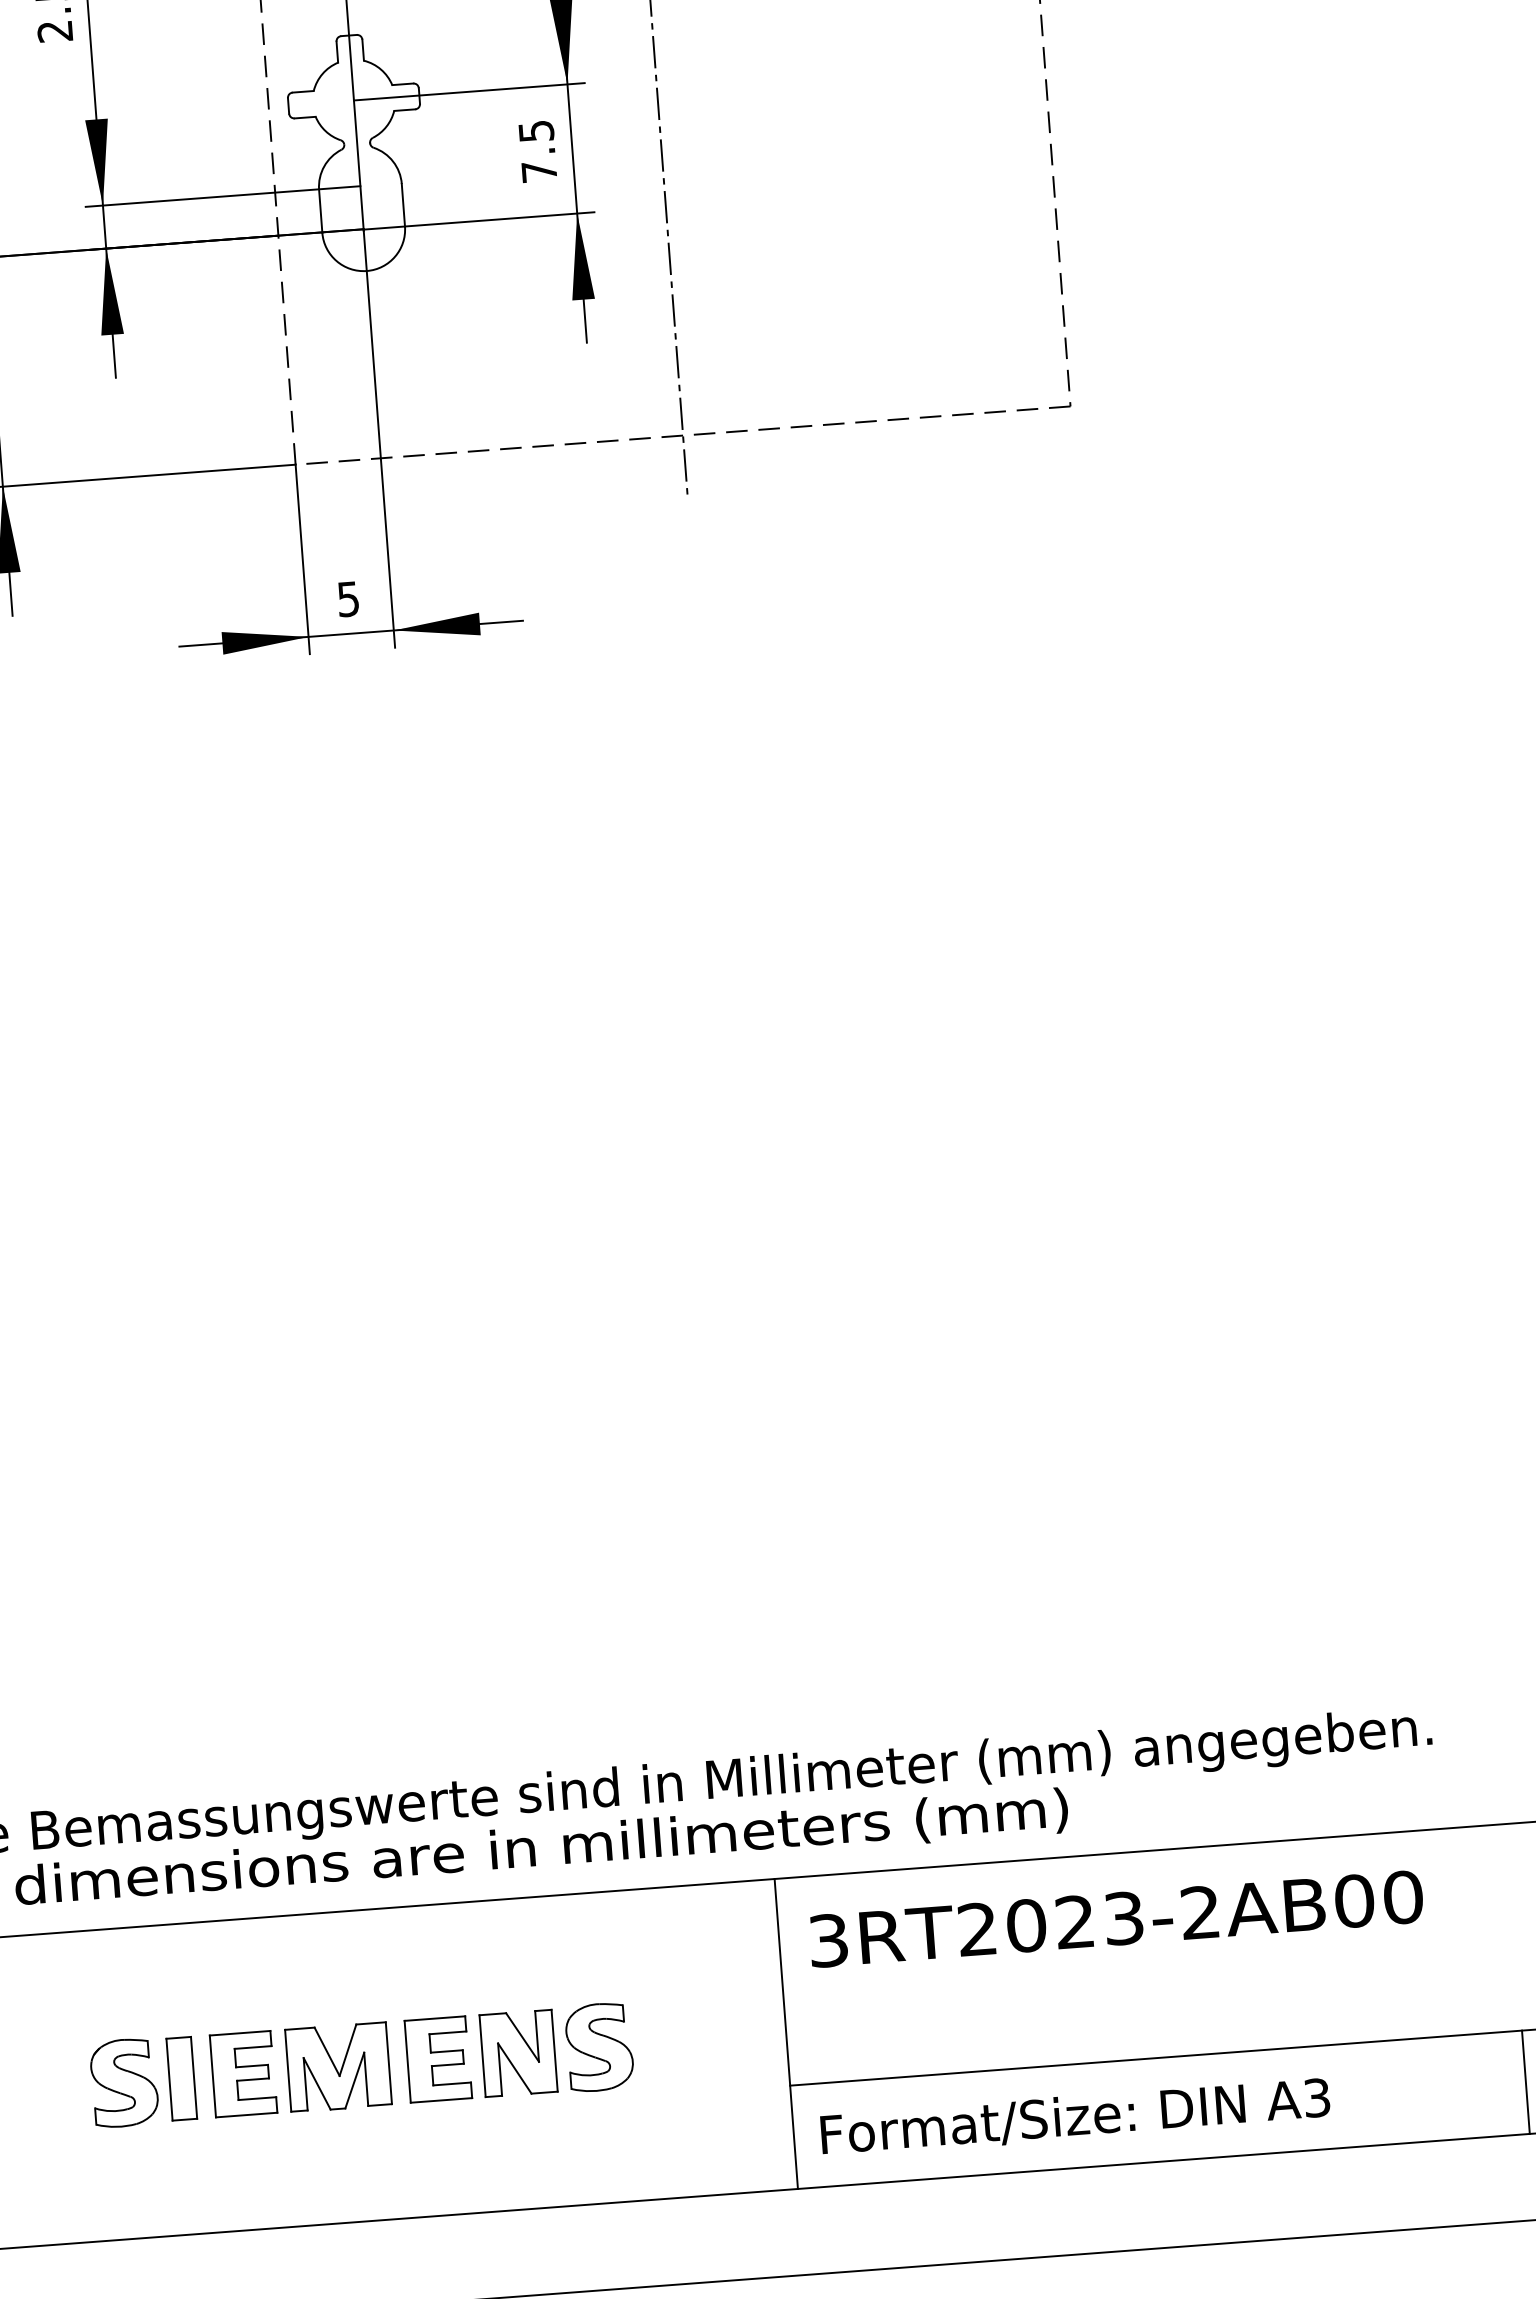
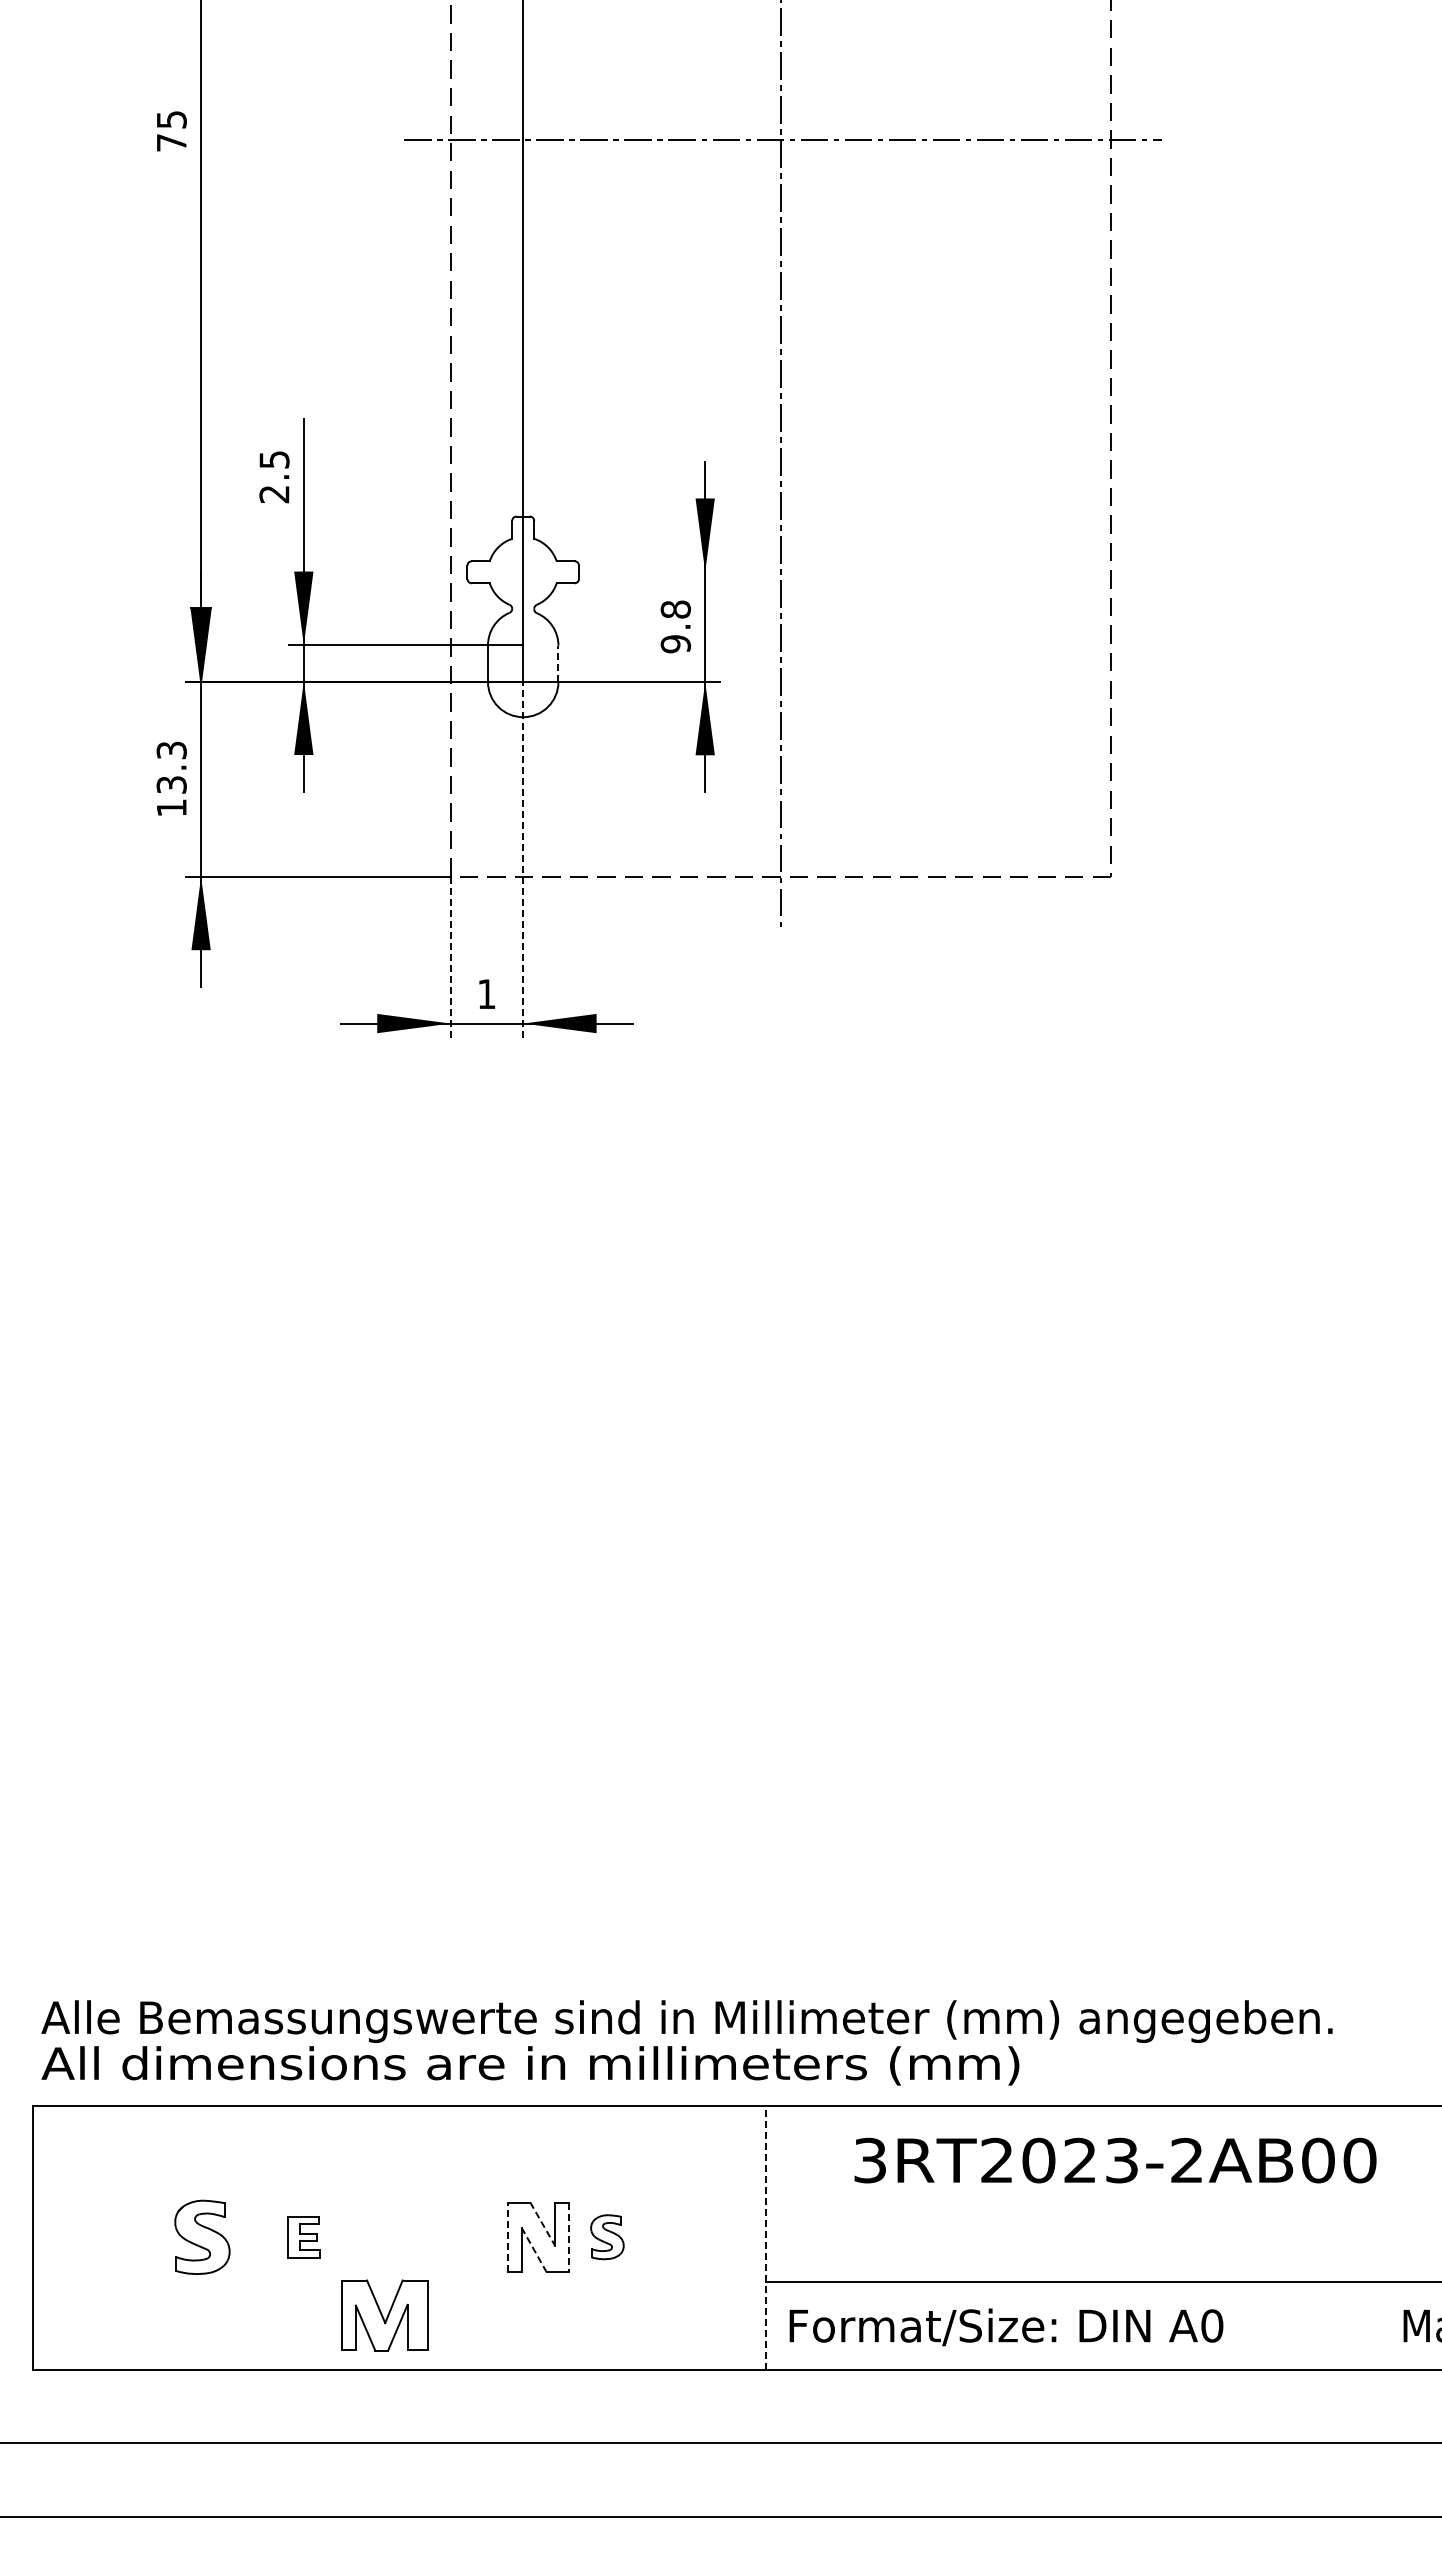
line: (469, 91) -> (621, 571), removed
text: (537, 151) -> (675, 626), 7.5 -> 9.8
line: (403, 204) -> (558, 663), solid -> dashed
line: (379, 437) -> (523, 859), solid -> dashed
line: (302, 559) -> (450, 957), solid -> dashed
text: (348, 599) -> (486, 994), 5 -> 1
text: (1116, 1918) -> (1115, 2160), moved
line: (786, 2033) -> (766, 2237), solid -> dashed
line: (522, 2037) -> (542, 2224), solid -> dashed
part: (599, 2046) -> (607, 2236), size x0.6
line: (555, 2050) -> (569, 2237), solid -> dashed
line: (482, 2056) -> (507, 2237), solid -> dashed
part: (437, 2059) -> (469, 2237), removed
part: (338, 2067) -> (384, 2315), moved
line: (515, 2067) -> (534, 2249), solid -> dashed
part: (243, 2074) -> (303, 2237), size x0.6
part: (182, 2078) -> (251, 2237), removed
line: (1526, 2081) -> (1390, 2325), removed
text: (1317, 2097) -> (1212, 2325), A3 -> A0

